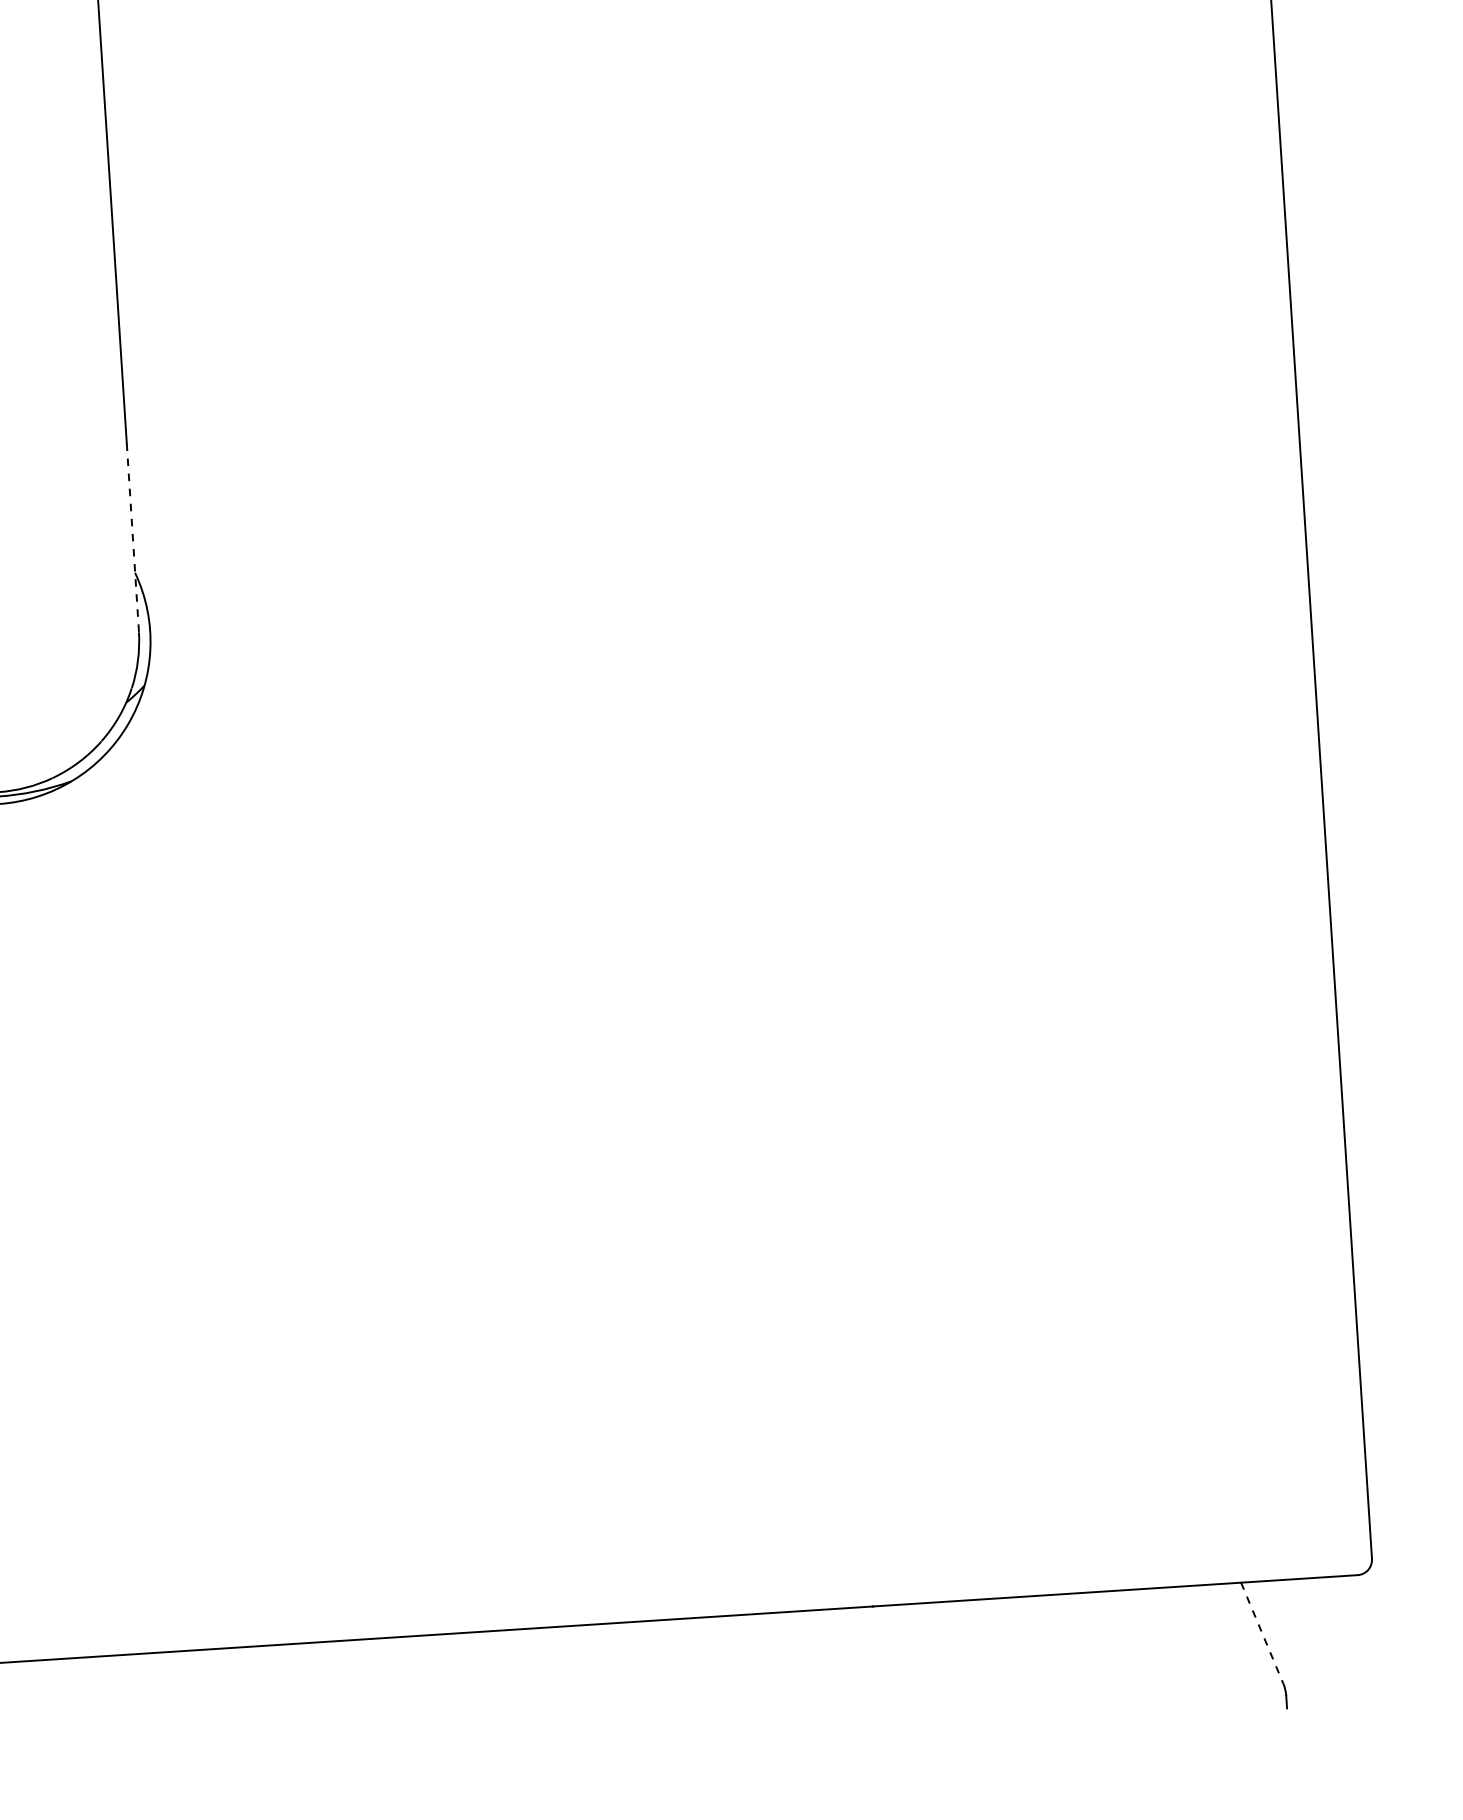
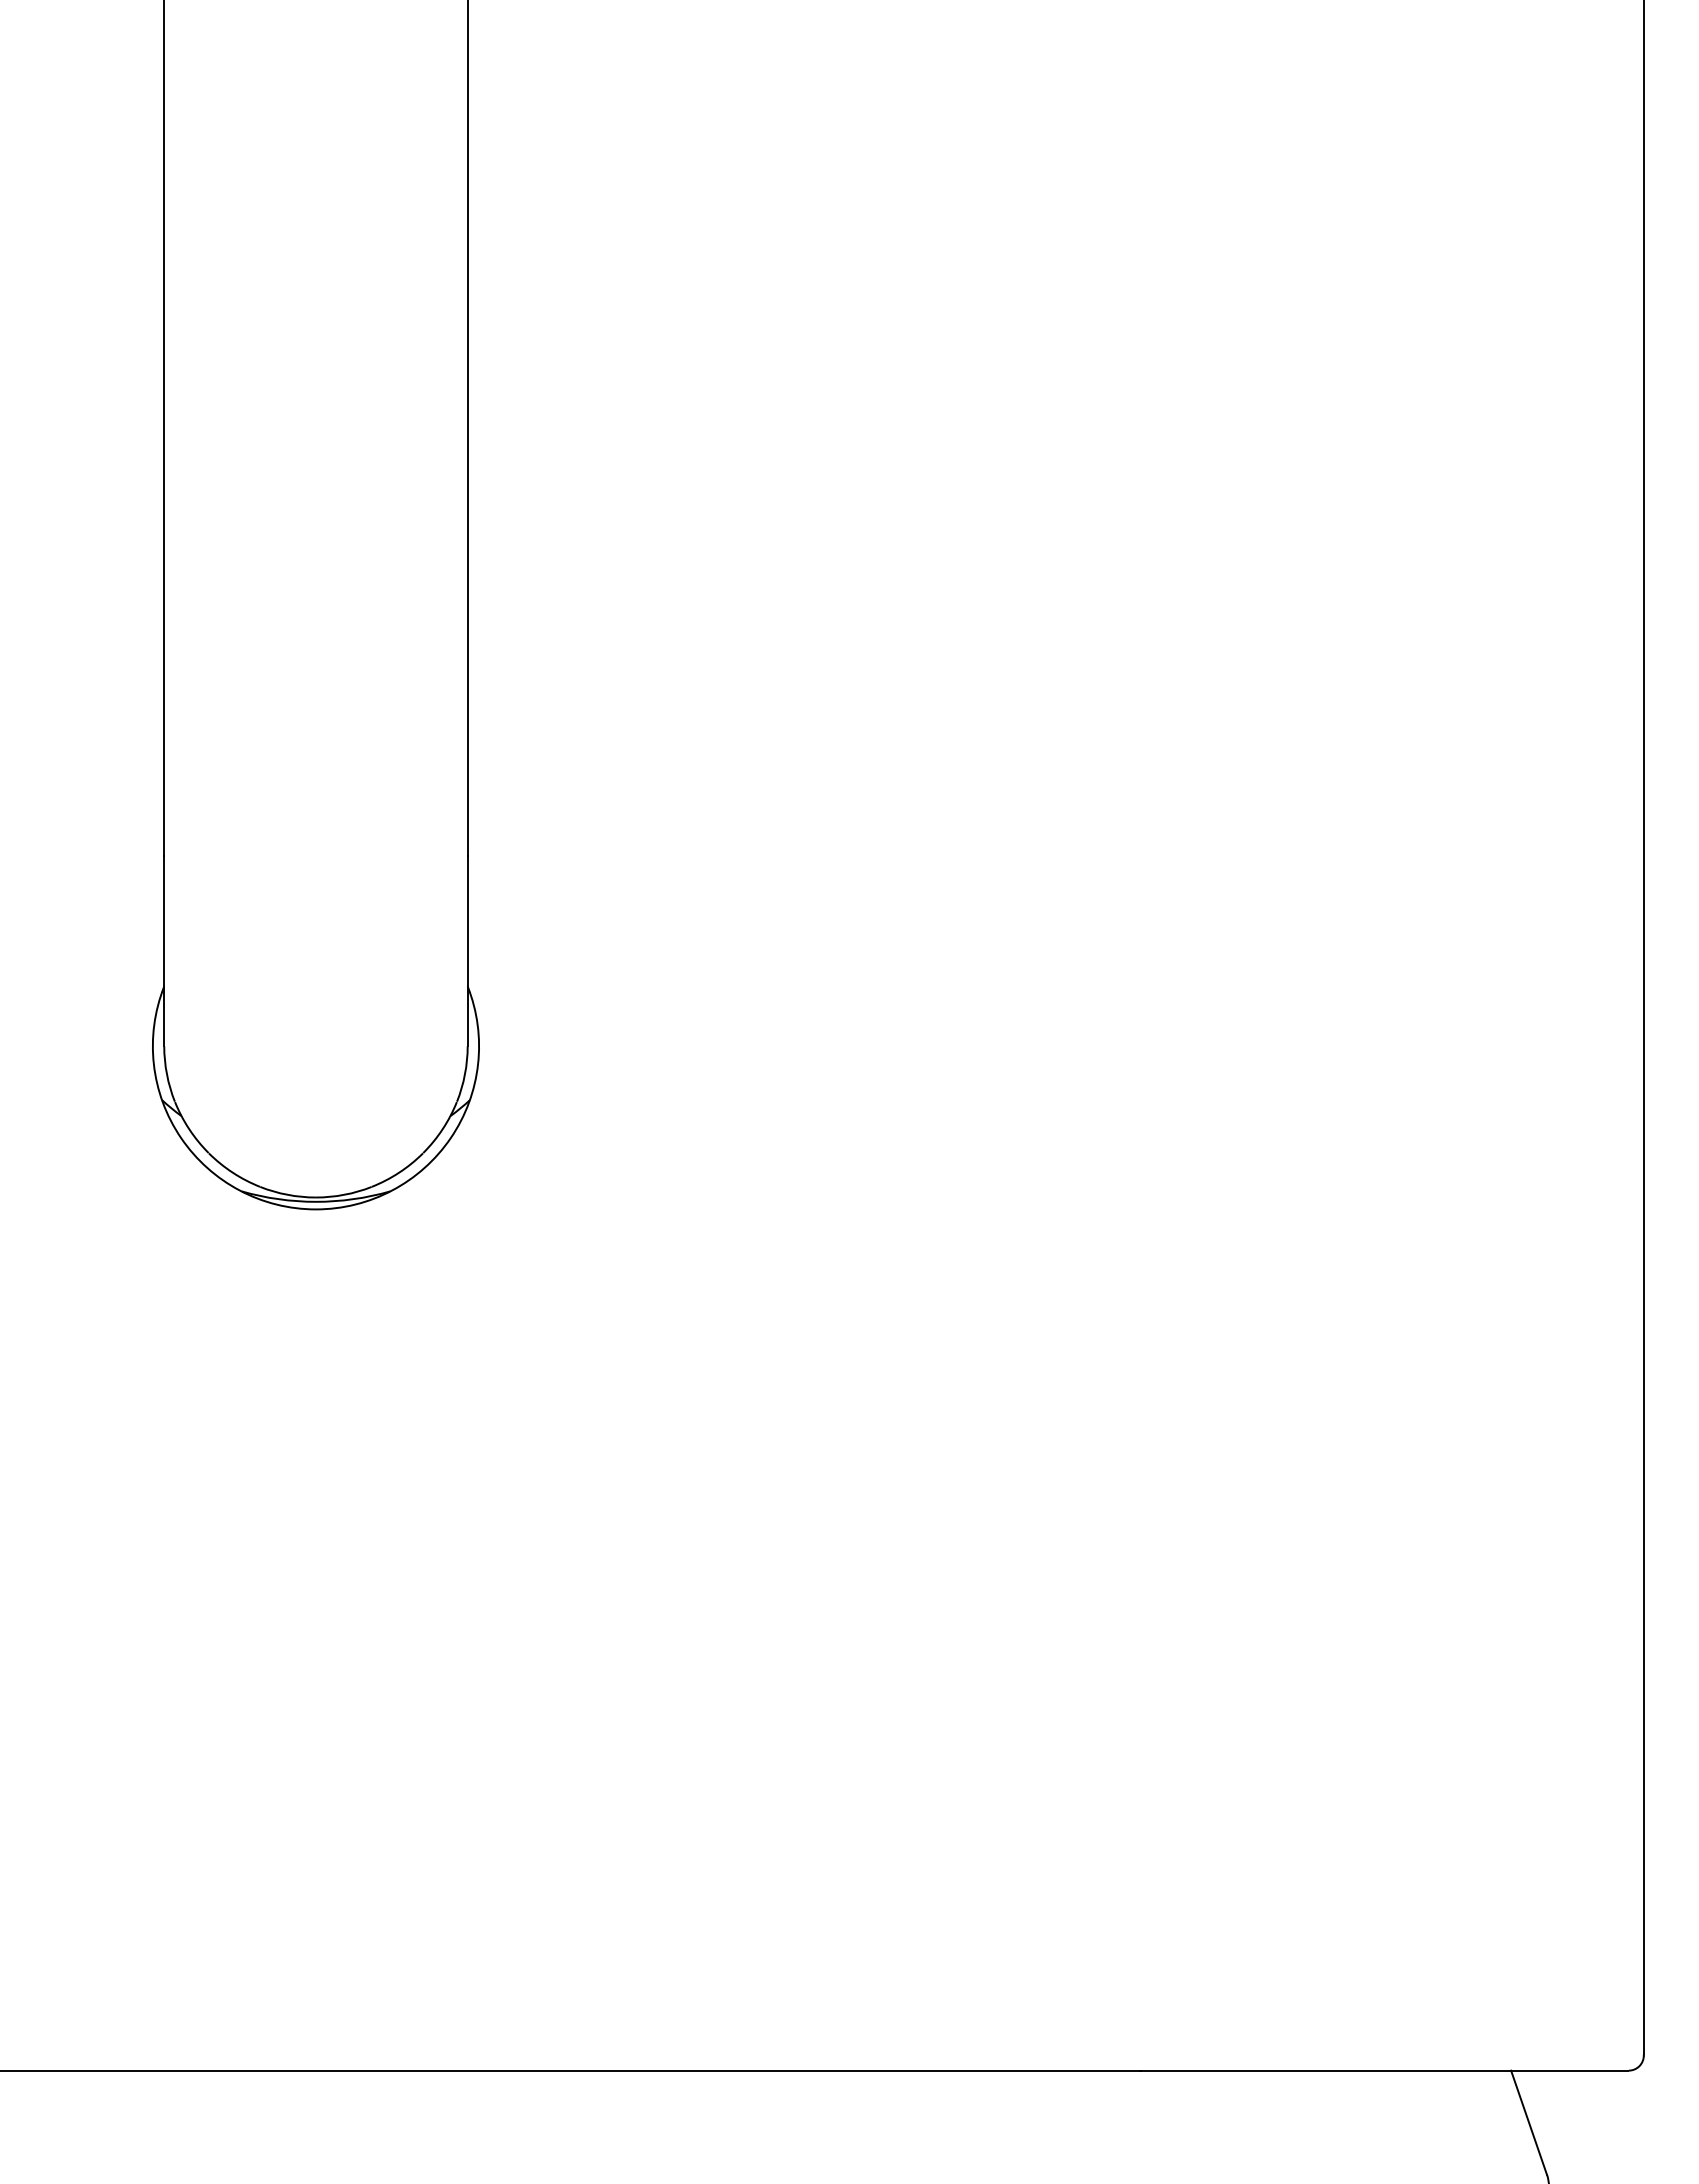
line: (132, 537) -> (467, 950), dashed -> solid
line: (1262, 1633) -> (1529, 2123), dashed -> solid

